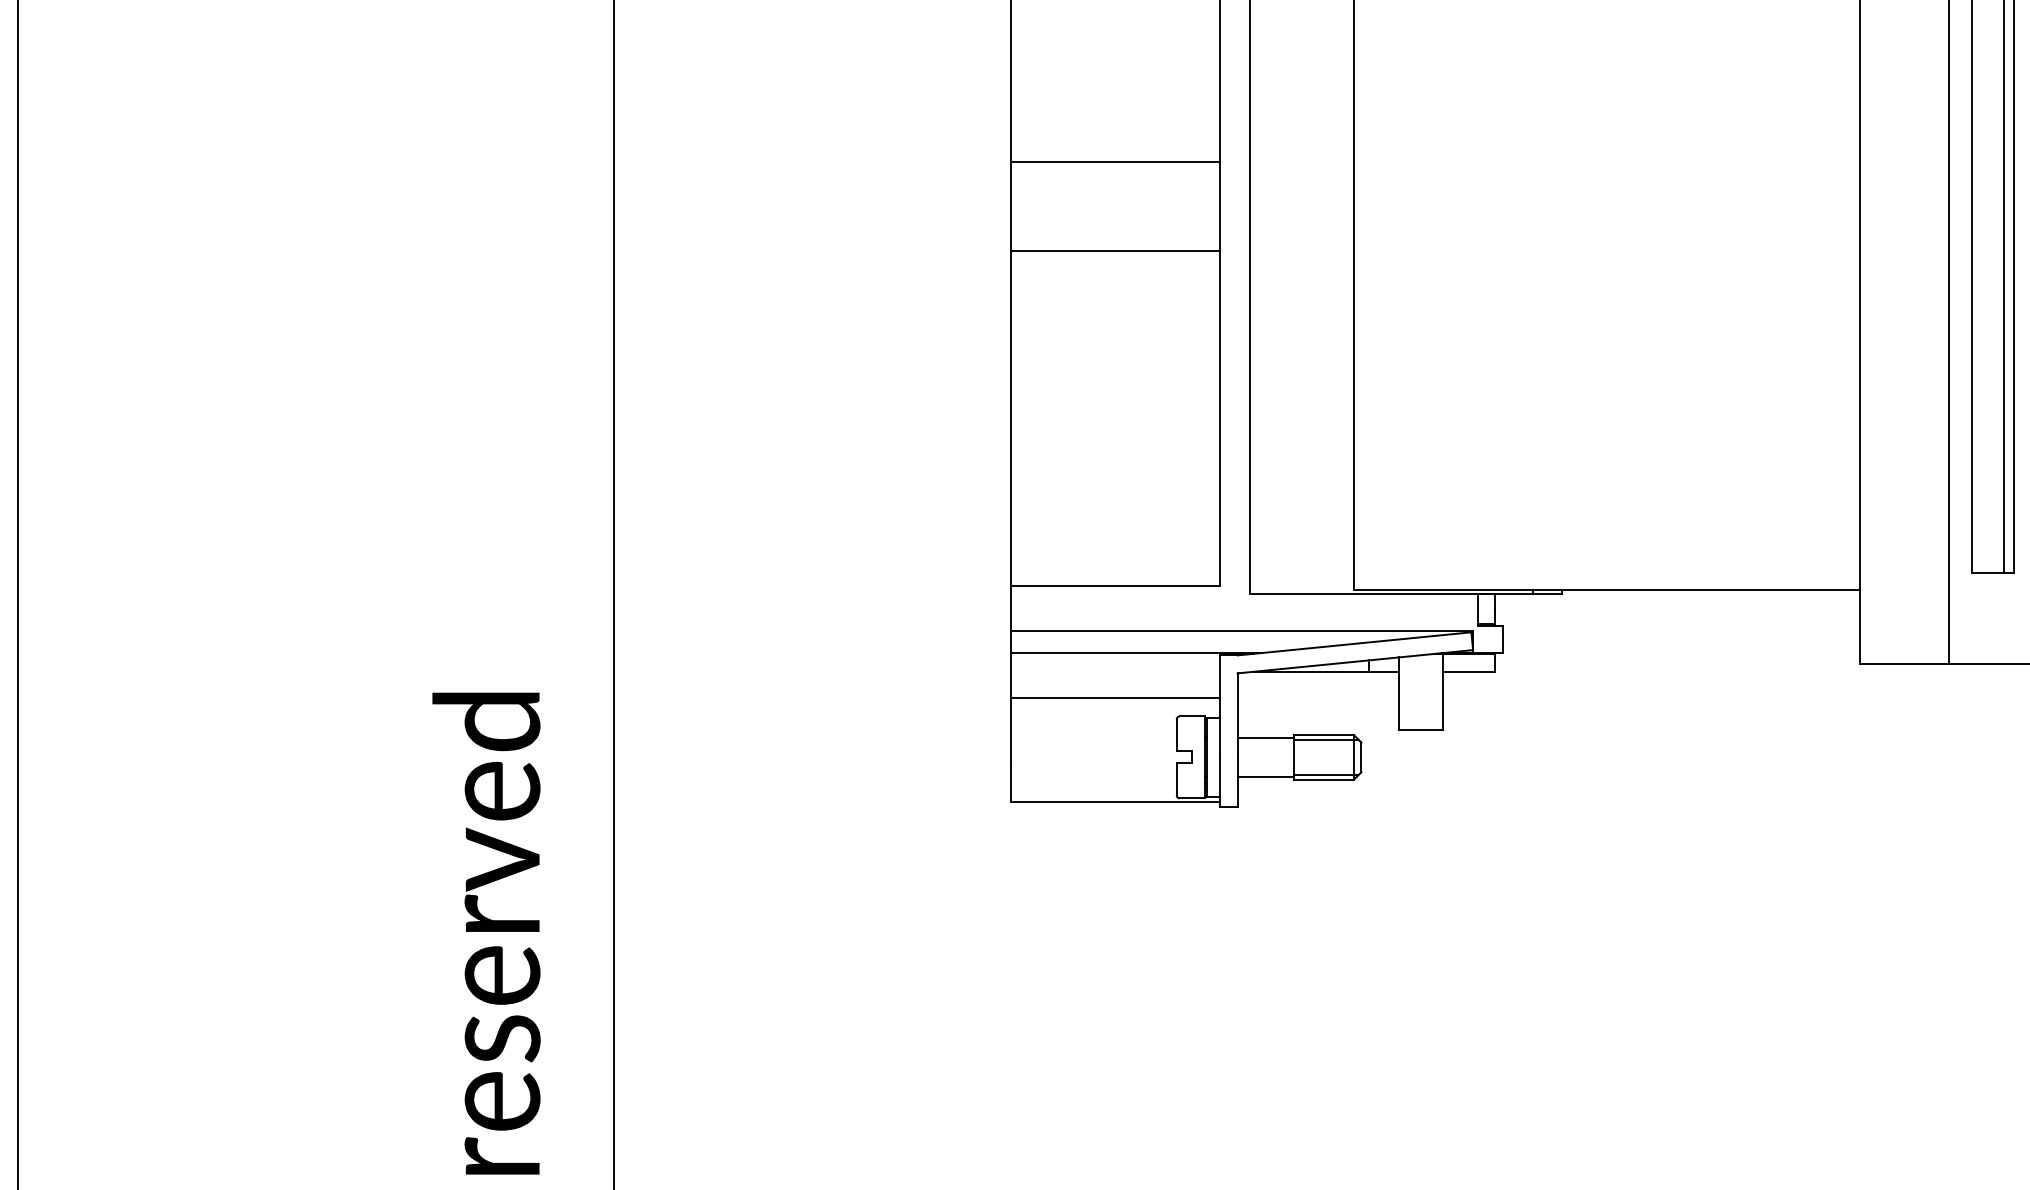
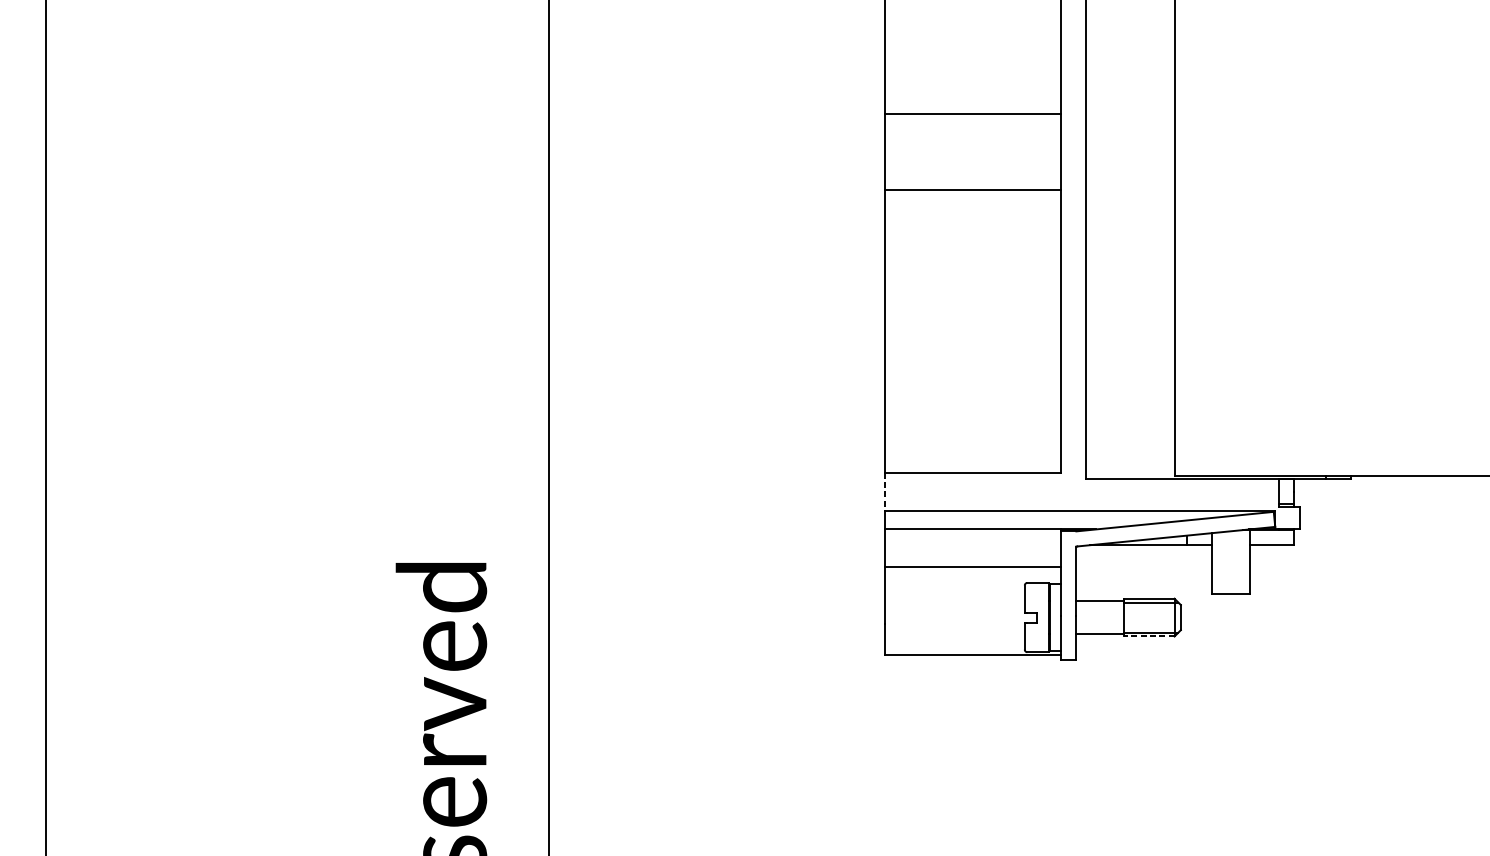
line: (1011, 608) -> (885, 491), solid -> dashed
line: (1324, 779) -> (1149, 636), solid -> dashed

